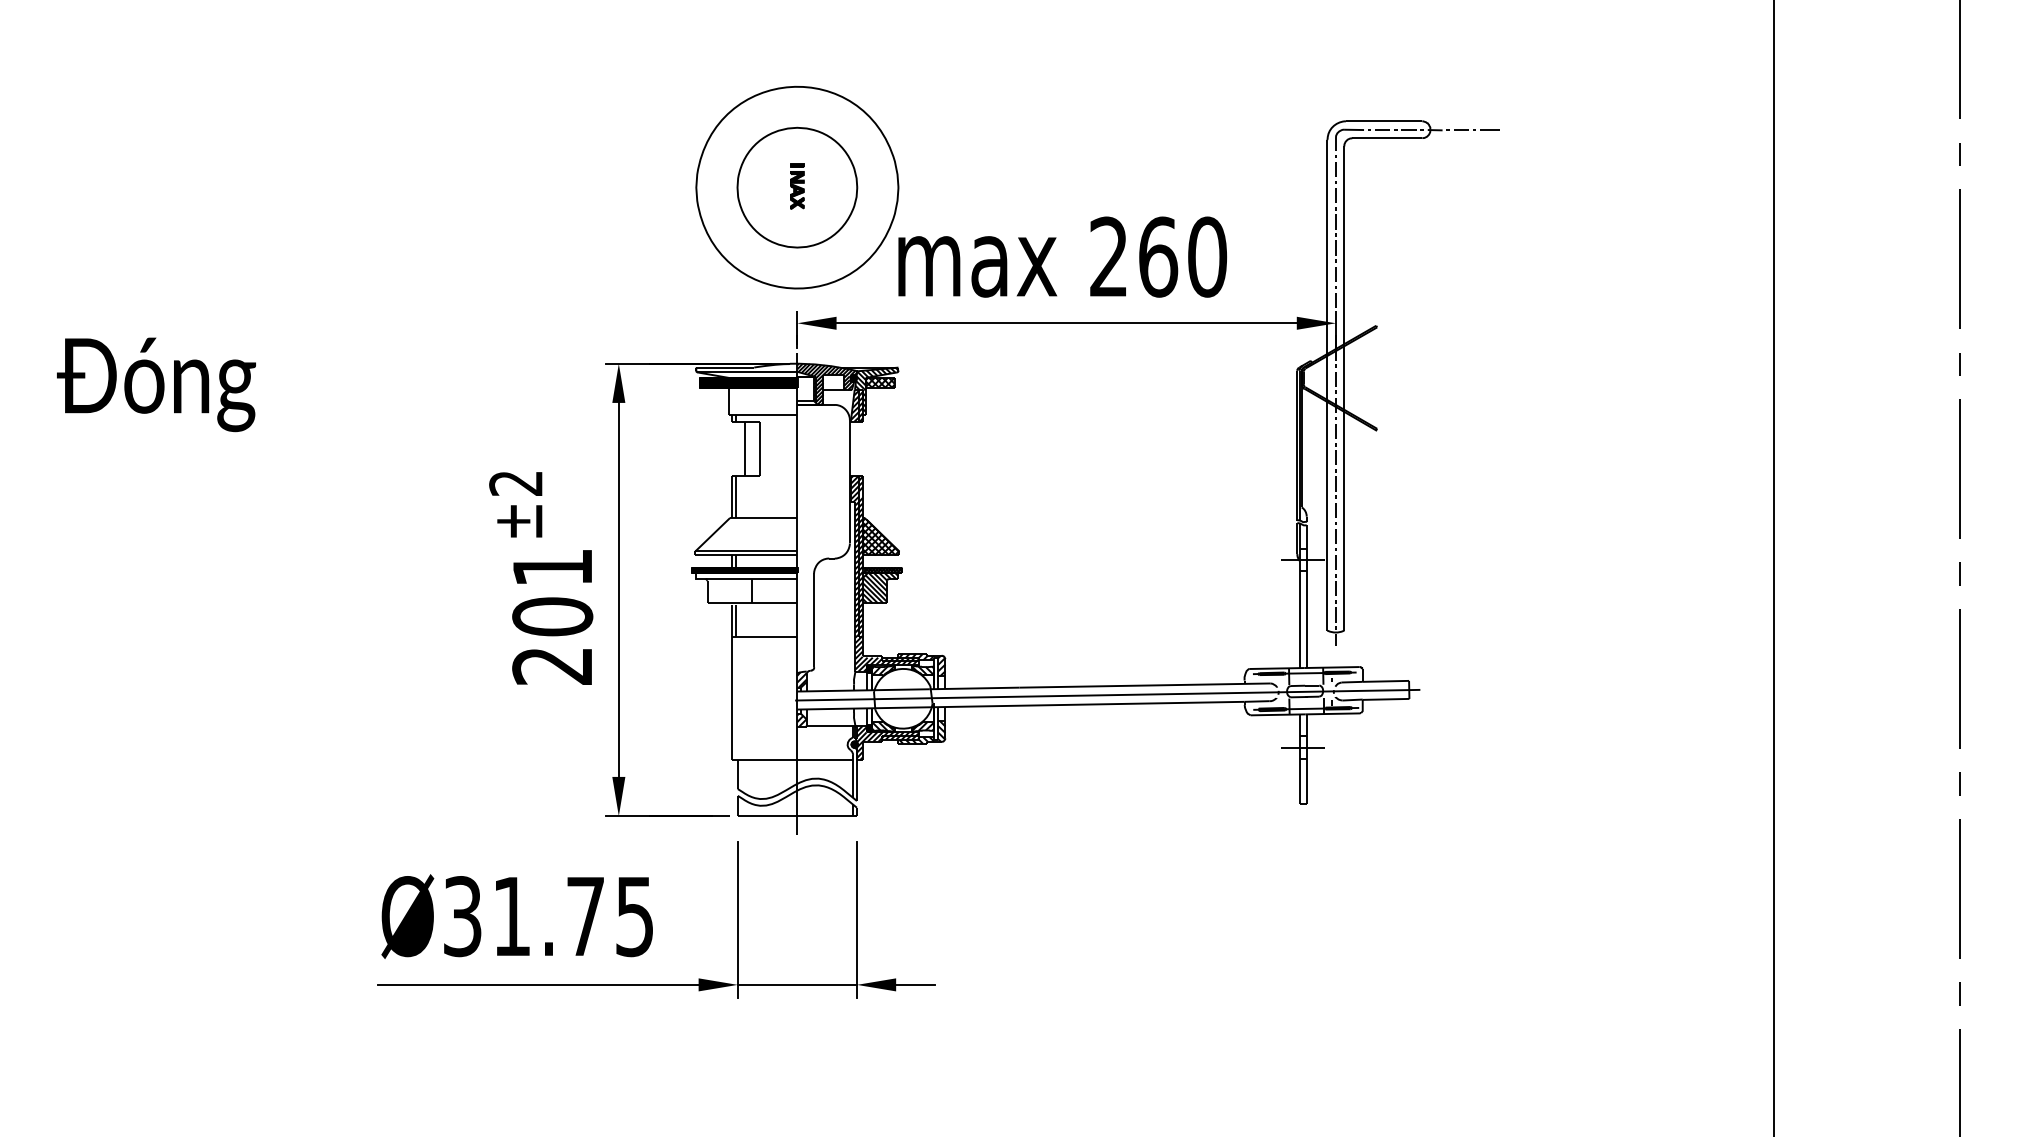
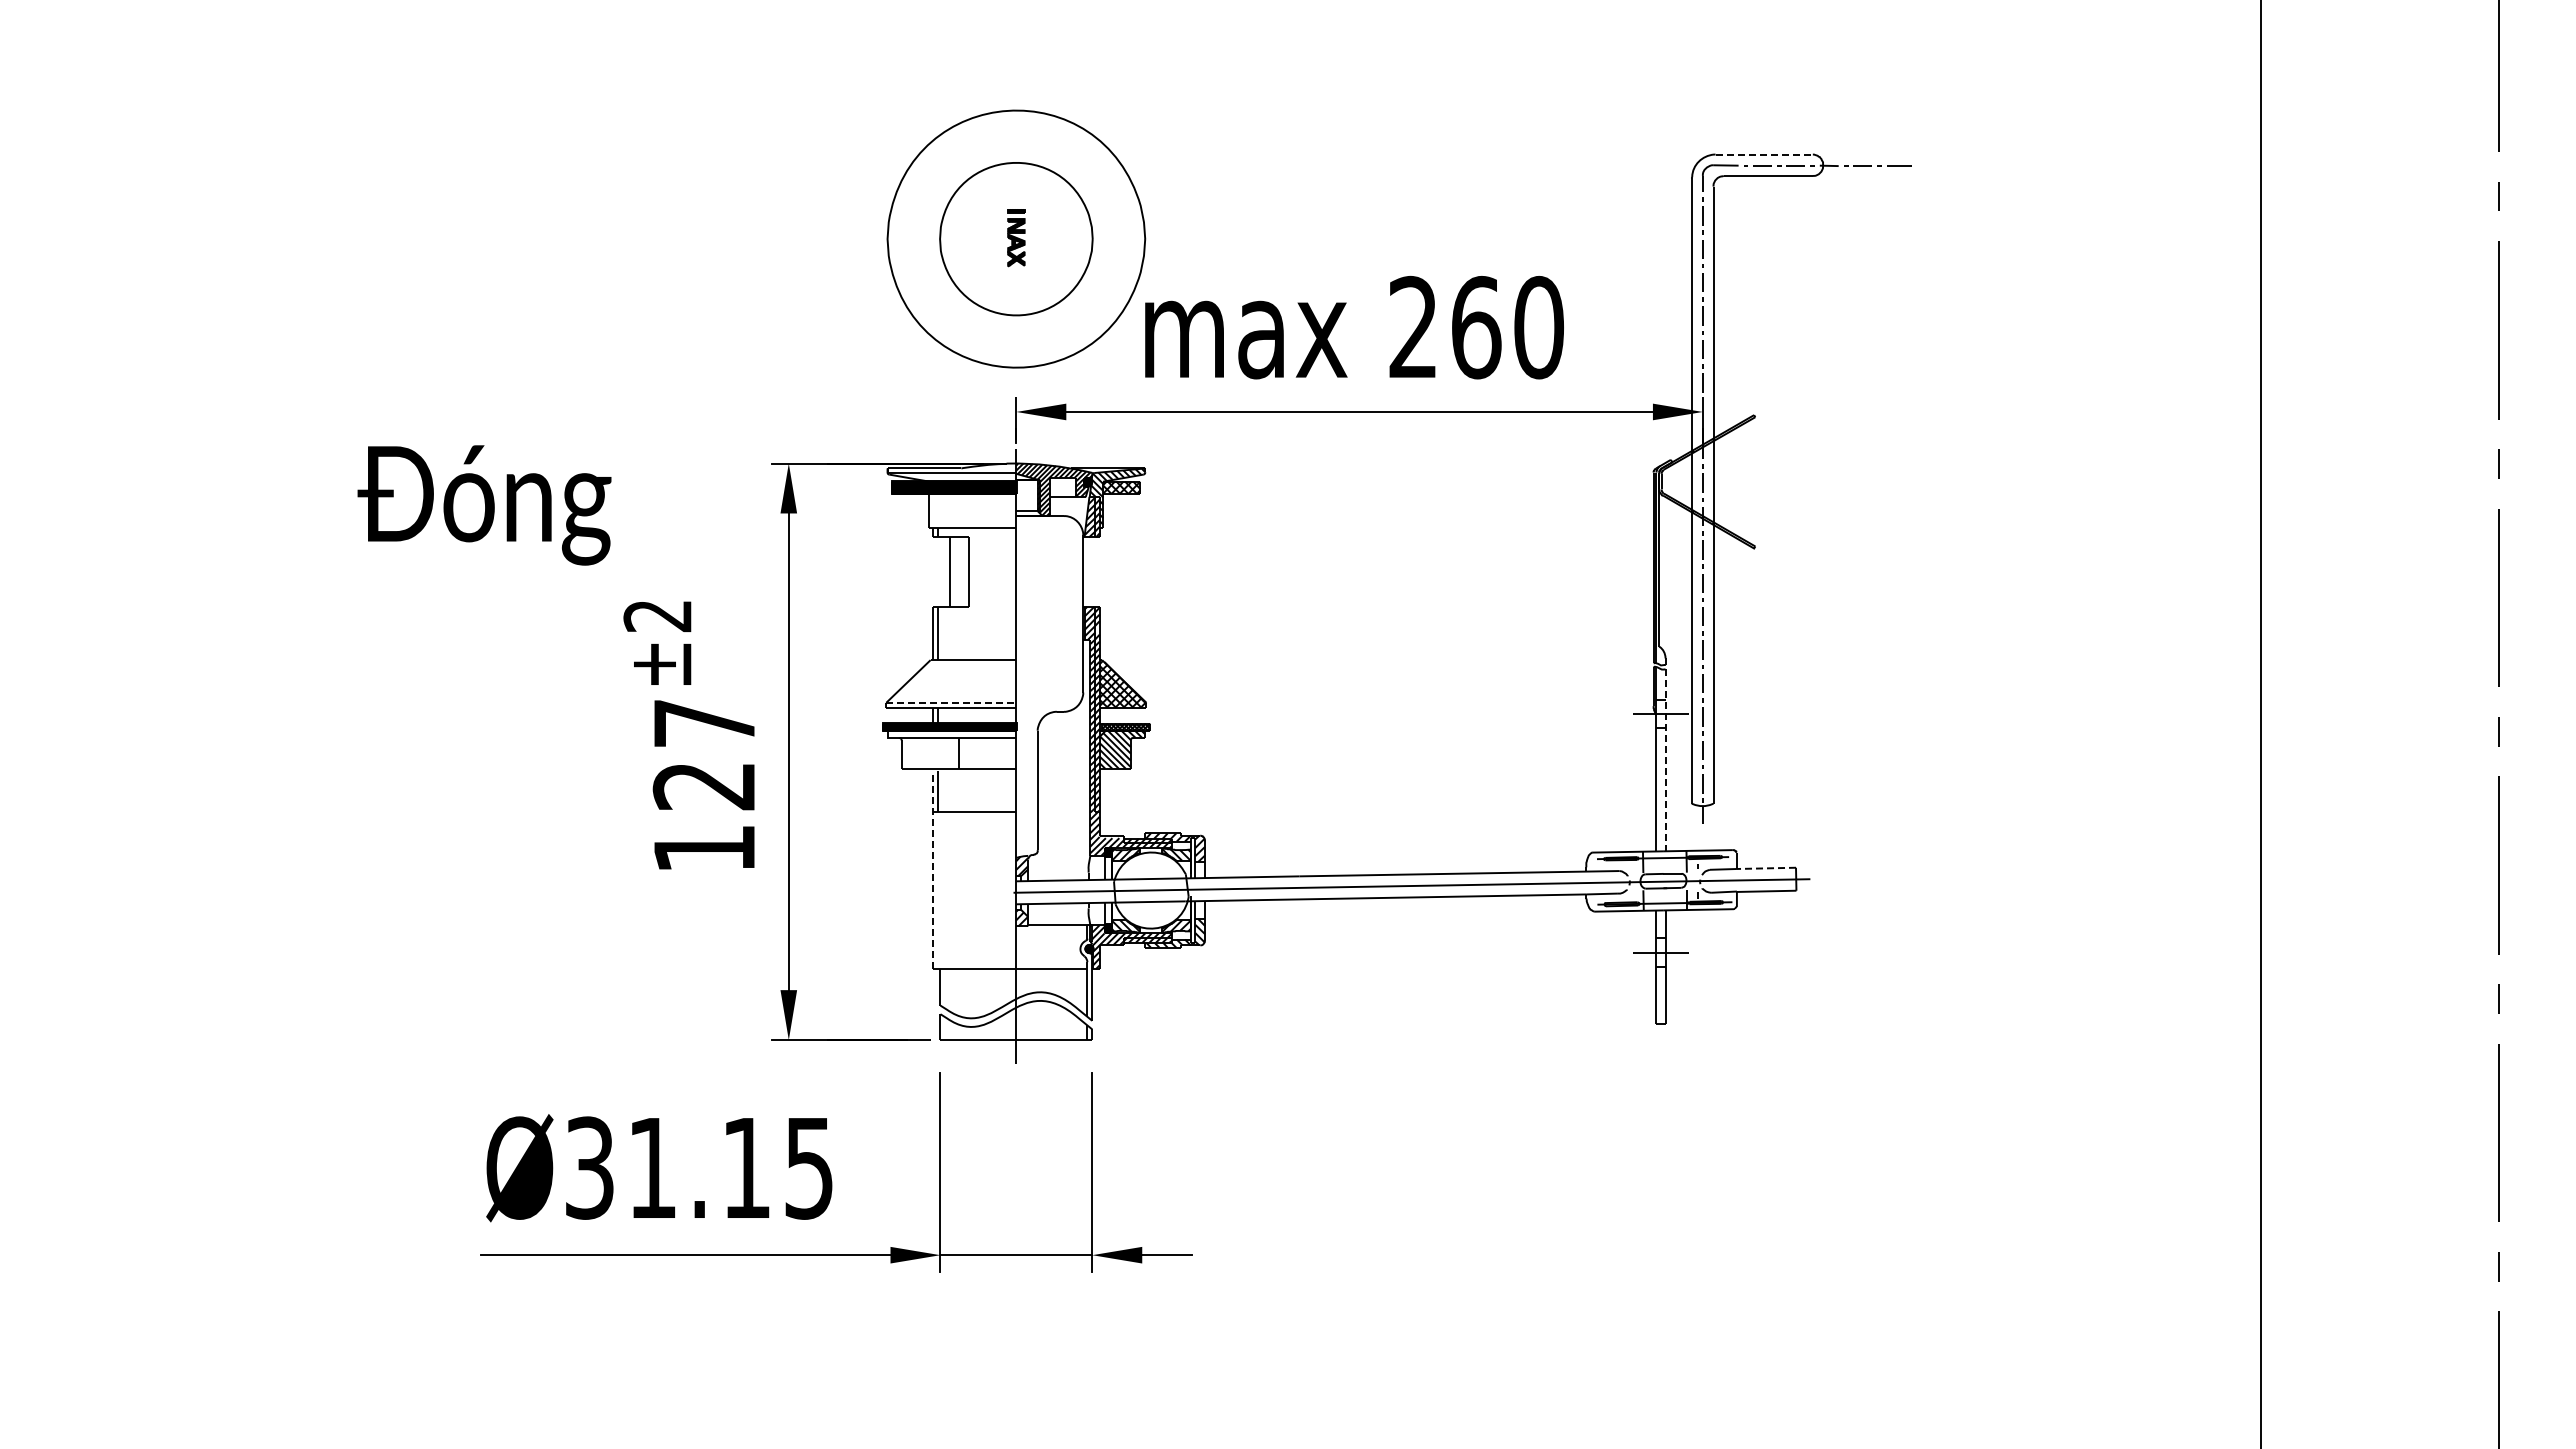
line: (1384, 121) -> (1764, 154), solid -> dashed
text: (156, 384) -> (484, 505), moved
line: (746, 551) -> (951, 702), solid -> dashed
line: (1306, 596) -> (1665, 760), solid -> dashed
text: (552, 617) -> (704, 786), 201 -> 127
line: (1385, 681) -> (1766, 868), solid -> dashed
line: (731, 683) -> (932, 870), solid -> dashed
text: (585, 916) -> (746, 1167), Ø31.75 -> Ø31.15

